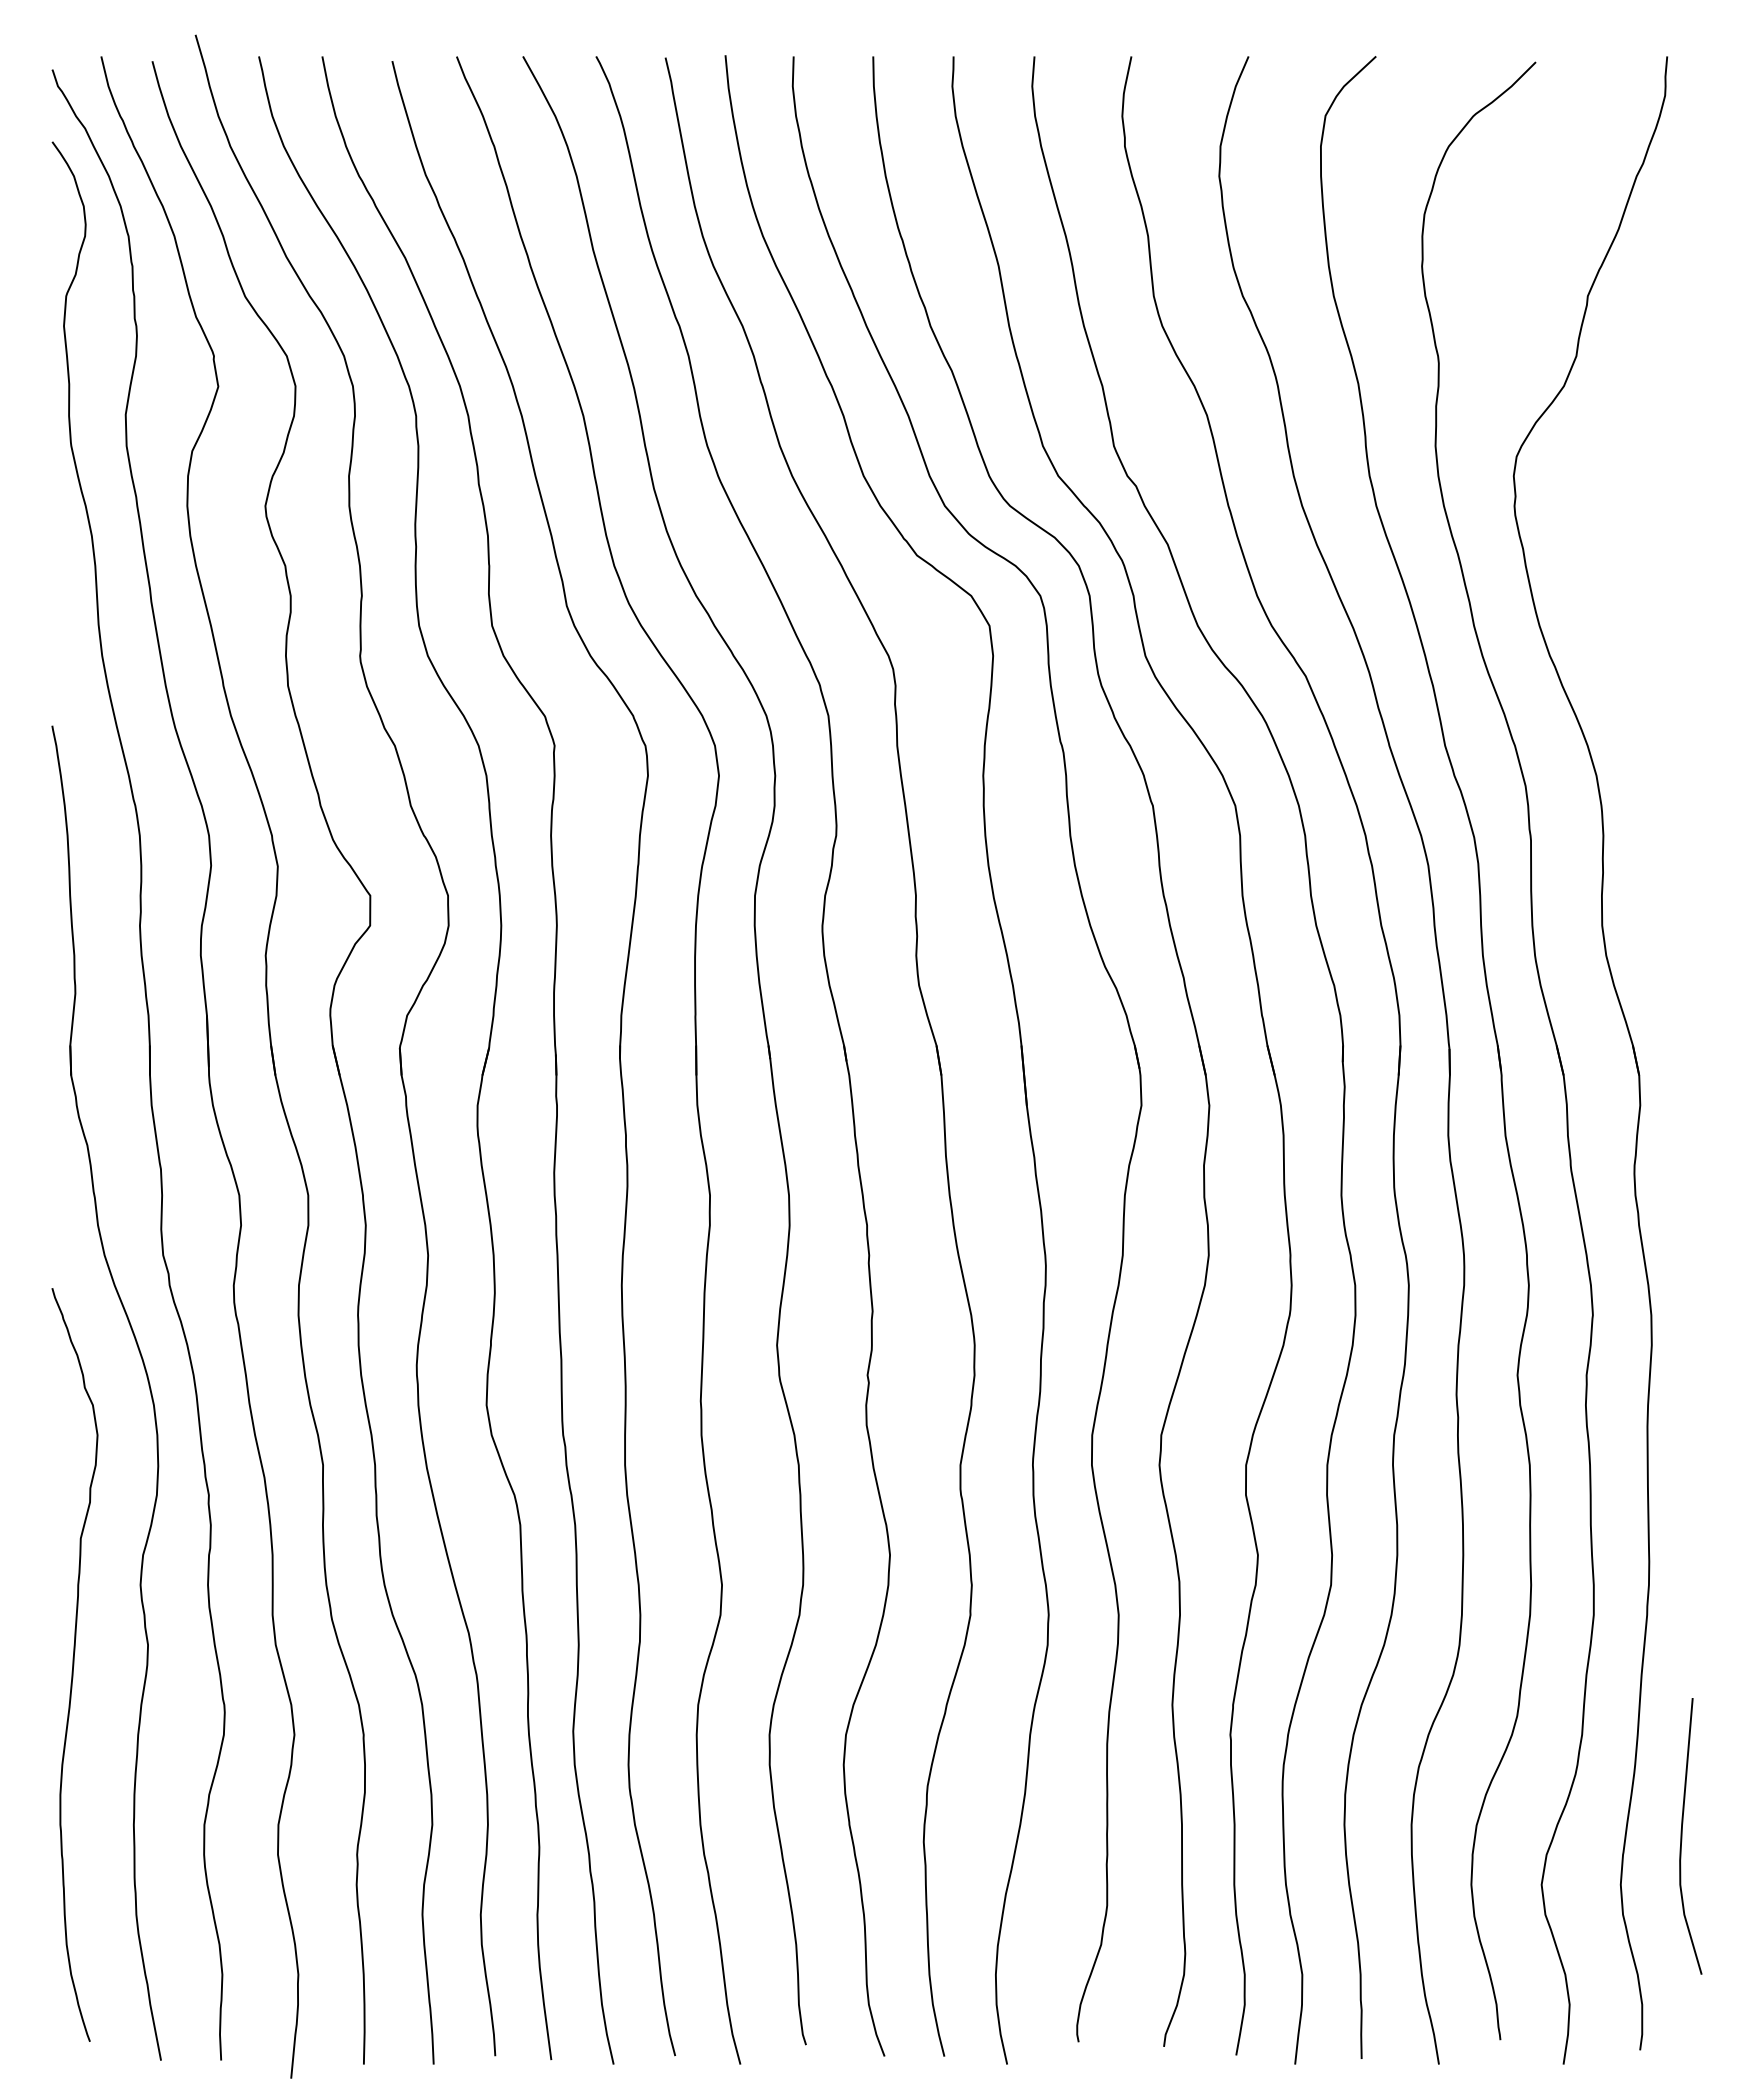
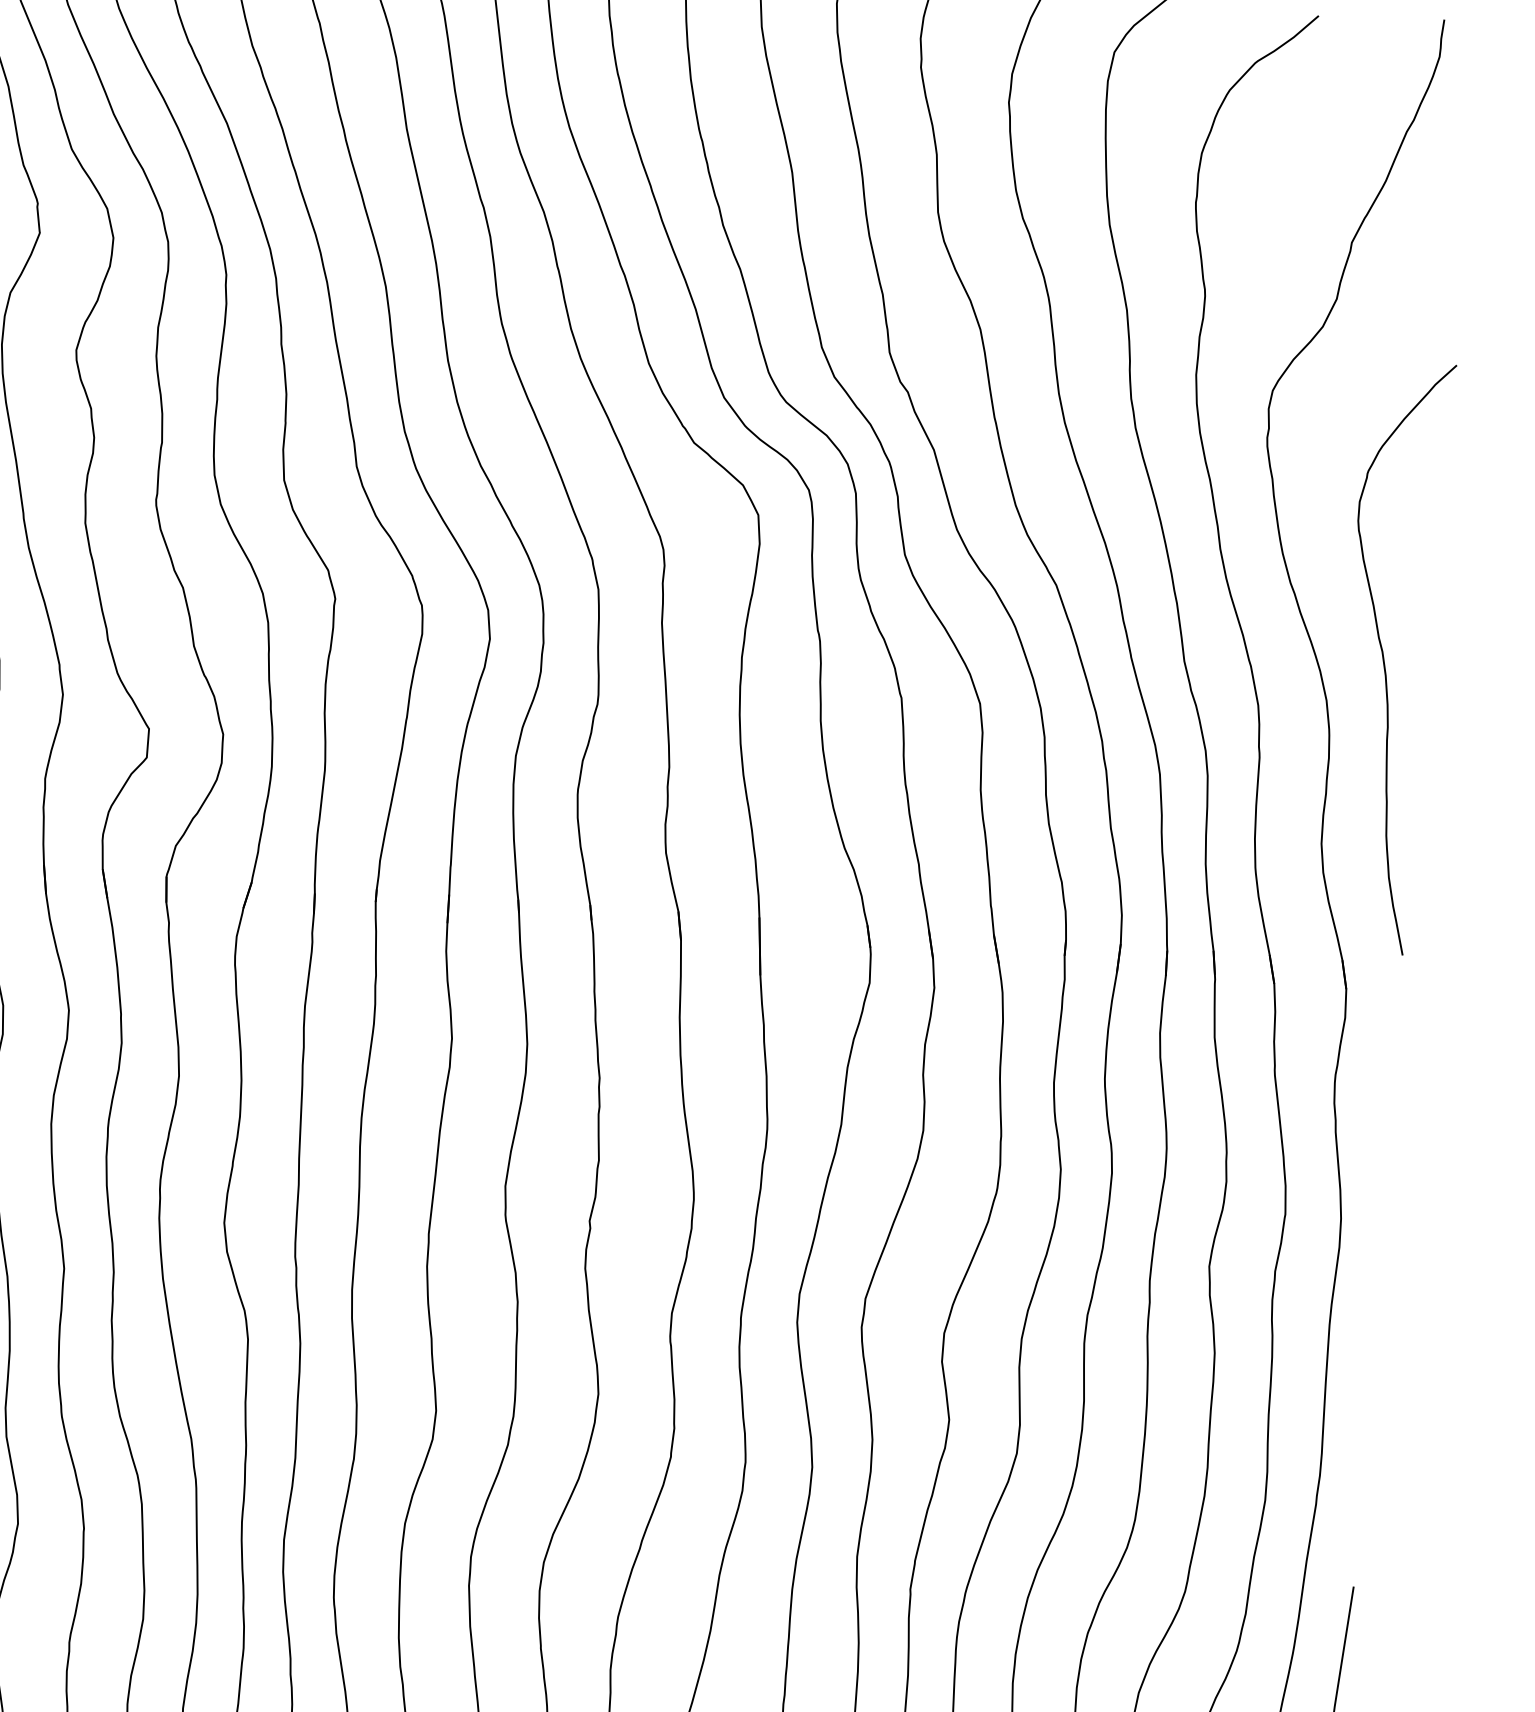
curve: (1653, 726) -> (1384, 657), added

